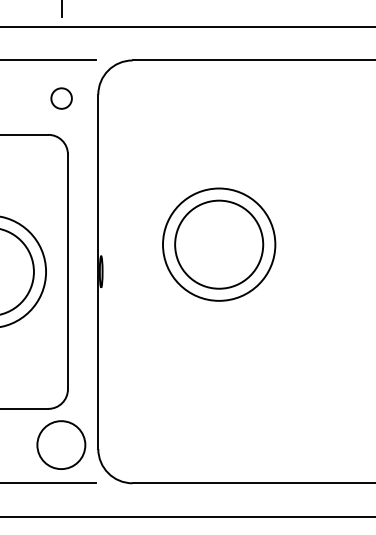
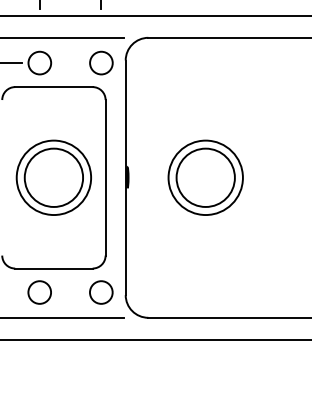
circle: (61, 97) -> (101, 62), size x1.67
part: (218, 244) -> (205, 177), moved
circle: (61, 445) -> (101, 292), size x0.71

